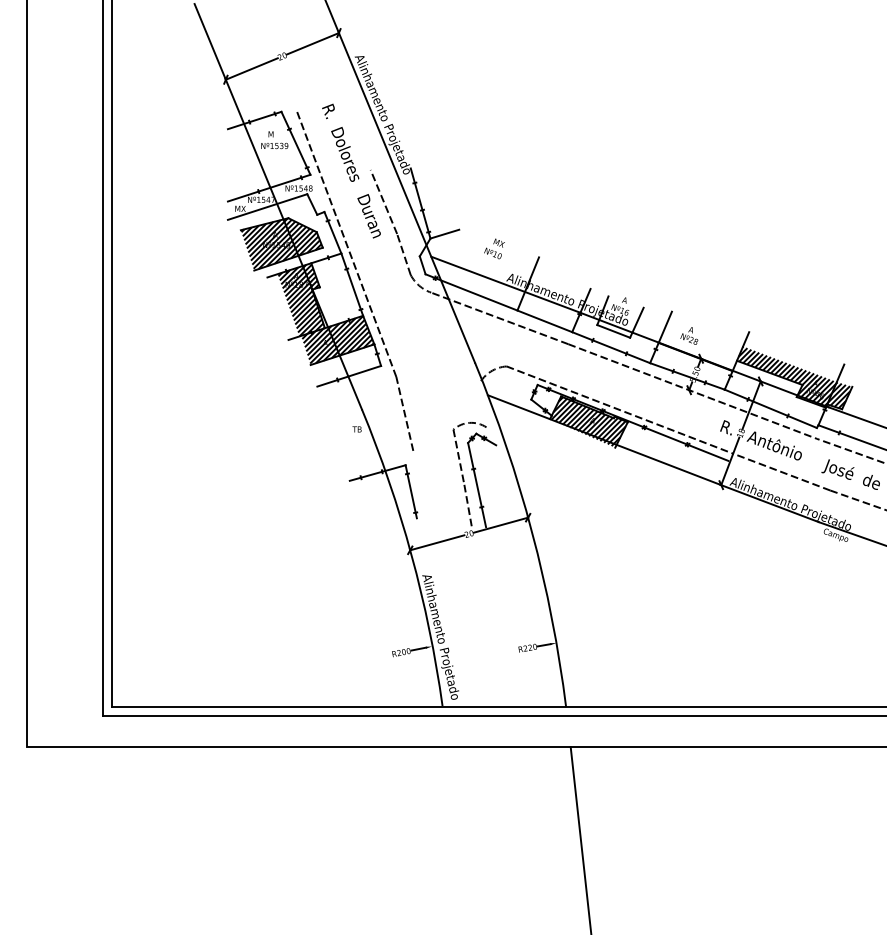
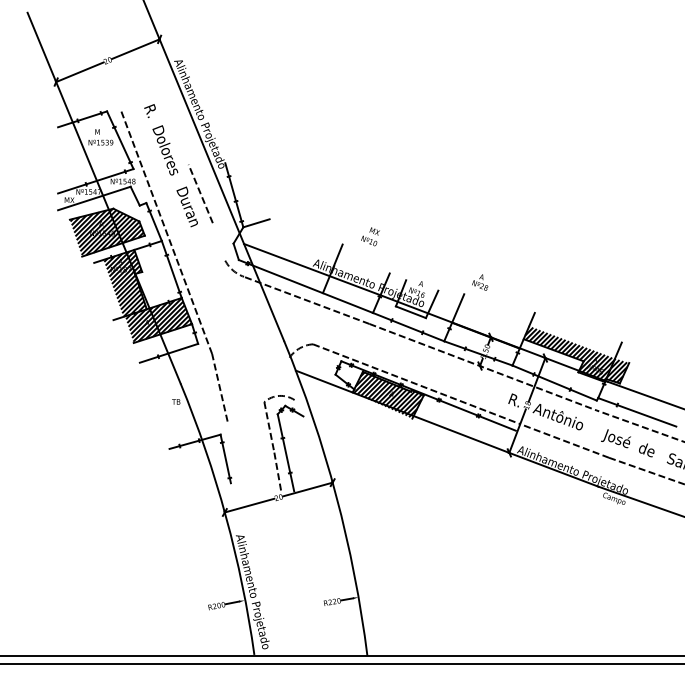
text: (494, 248) -> (370, 236), moved
line: (403, 254) -> (218, 241), removed
text: (689, 335) -> (480, 282), moved

